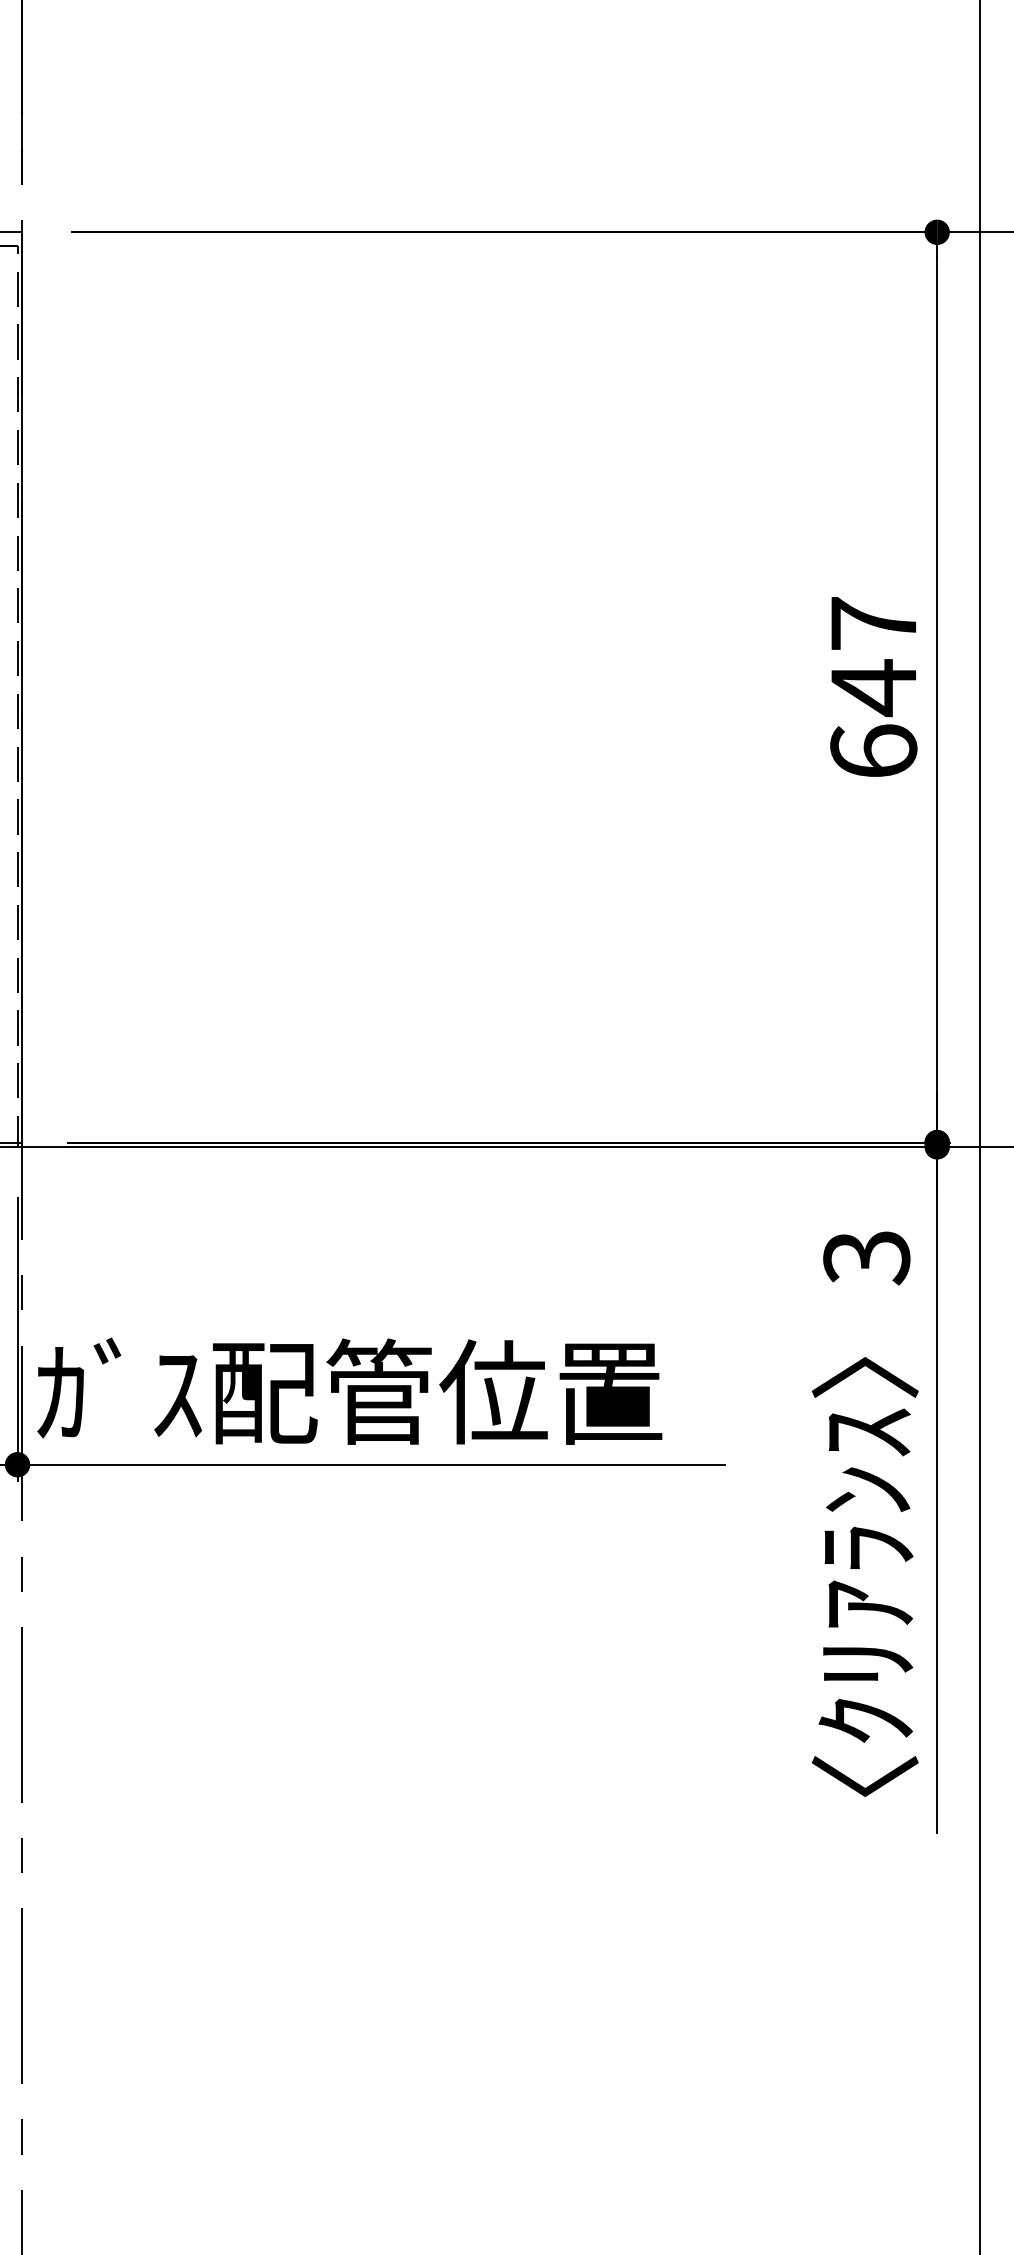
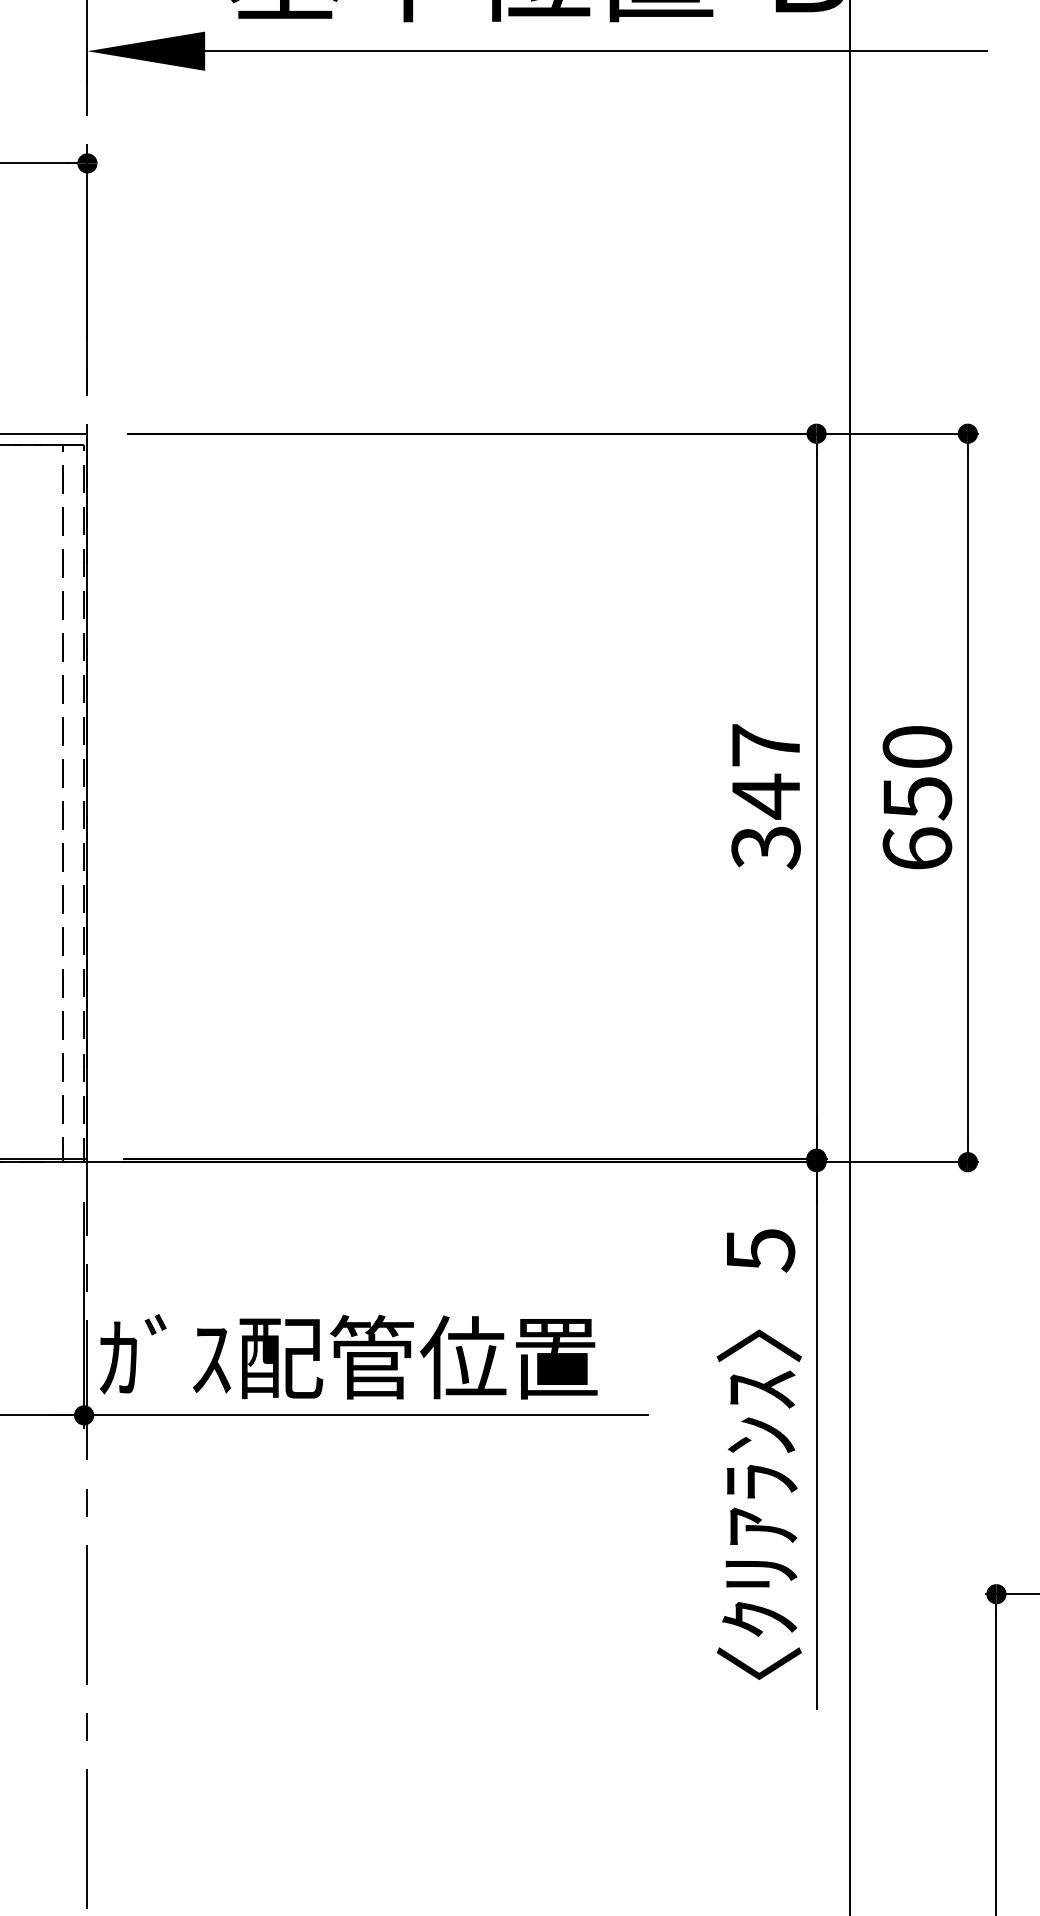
text: (873, 751) -> (765, 847), 647 -> 347
text: (865, 1257) -> (759, 1250), 3 -> 5

